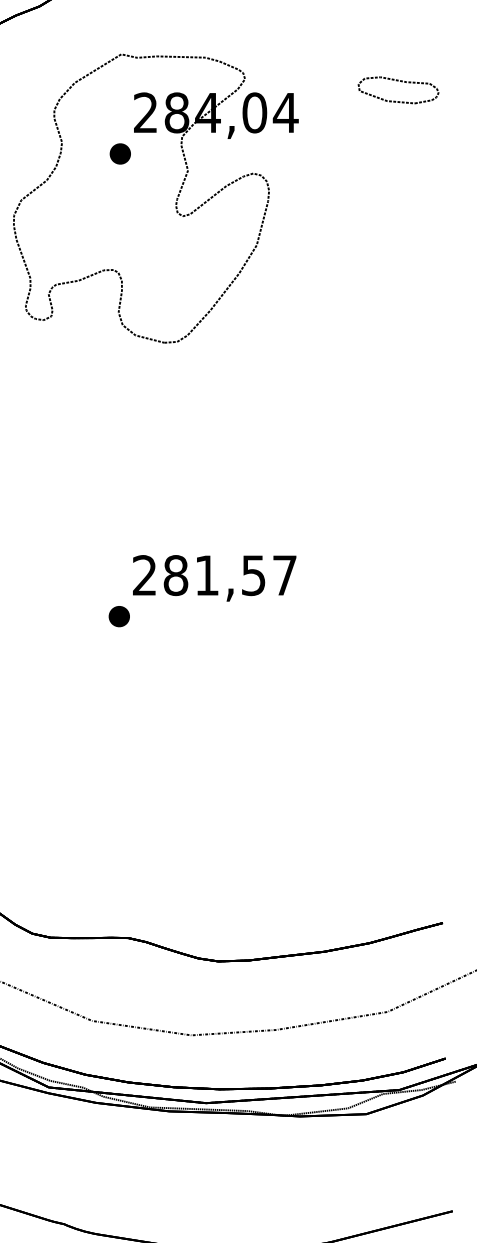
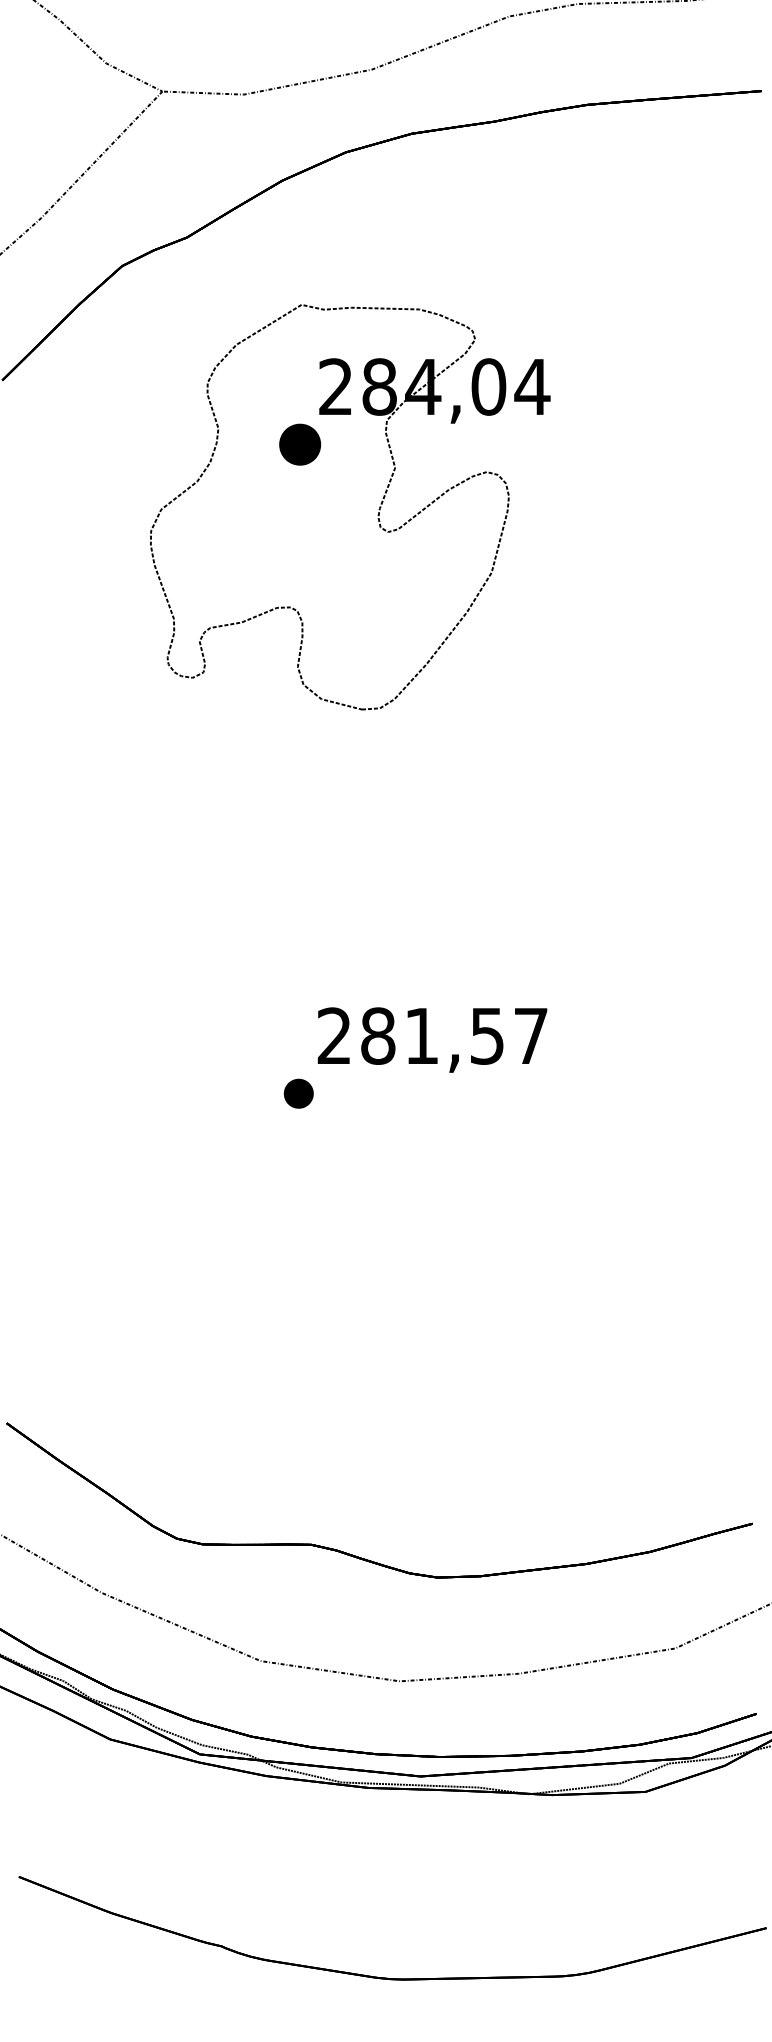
part: (400, 81) -> (693, 343), removed
part: (120, 153) -> (300, 444), size x1.4

